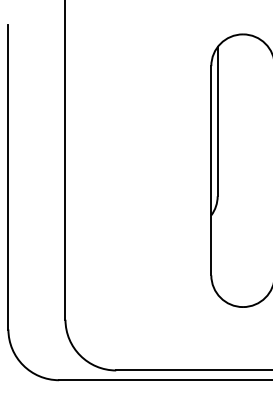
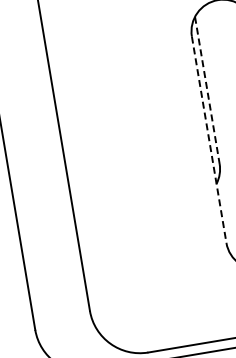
line: (217, 121) -> (207, 90), solid -> dashed
line: (211, 170) -> (209, 139), solid -> dashed

